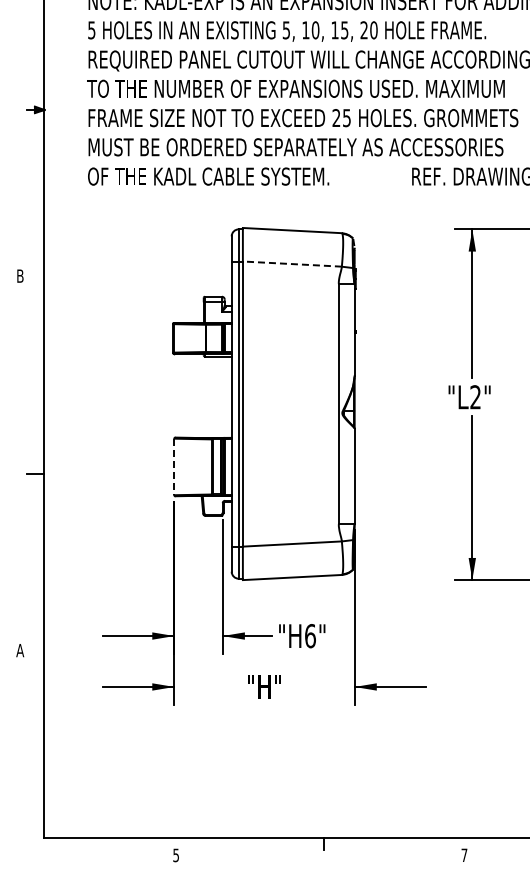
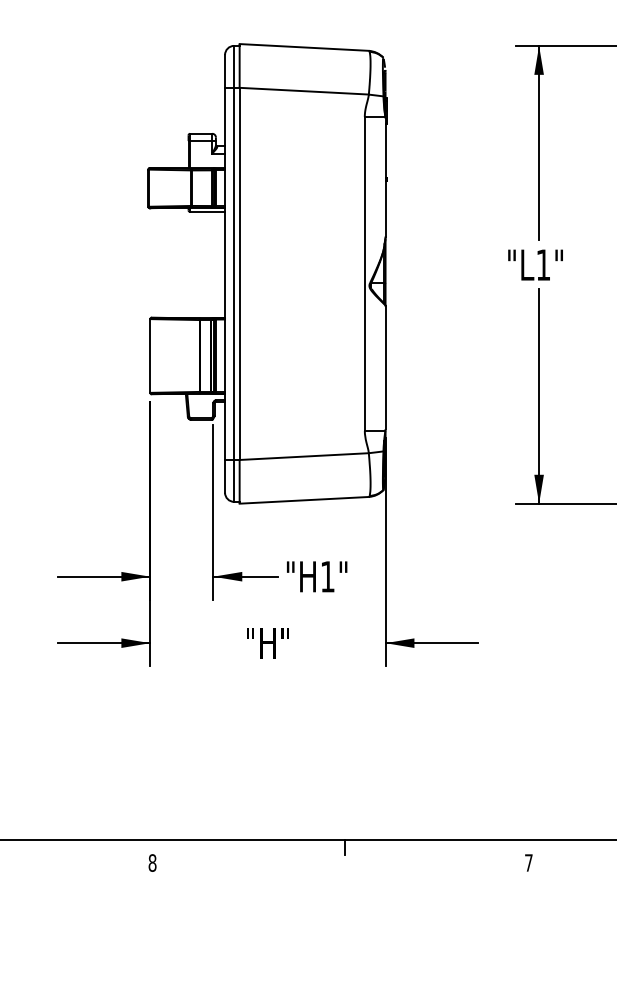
line: (292, 264) -> (304, 91), dashed -> solid
text: (475, 396) -> (543, 264), "L2" -> "L1"
line: (174, 467) -> (150, 356), dashed -> solid
text: (310, 636) -> (327, 577), "H6" -> "H1"
text: (176, 855) -> (152, 863), 5 -> 8

